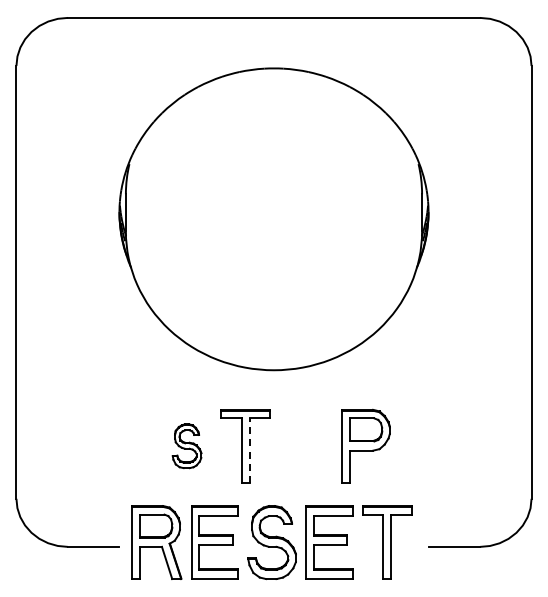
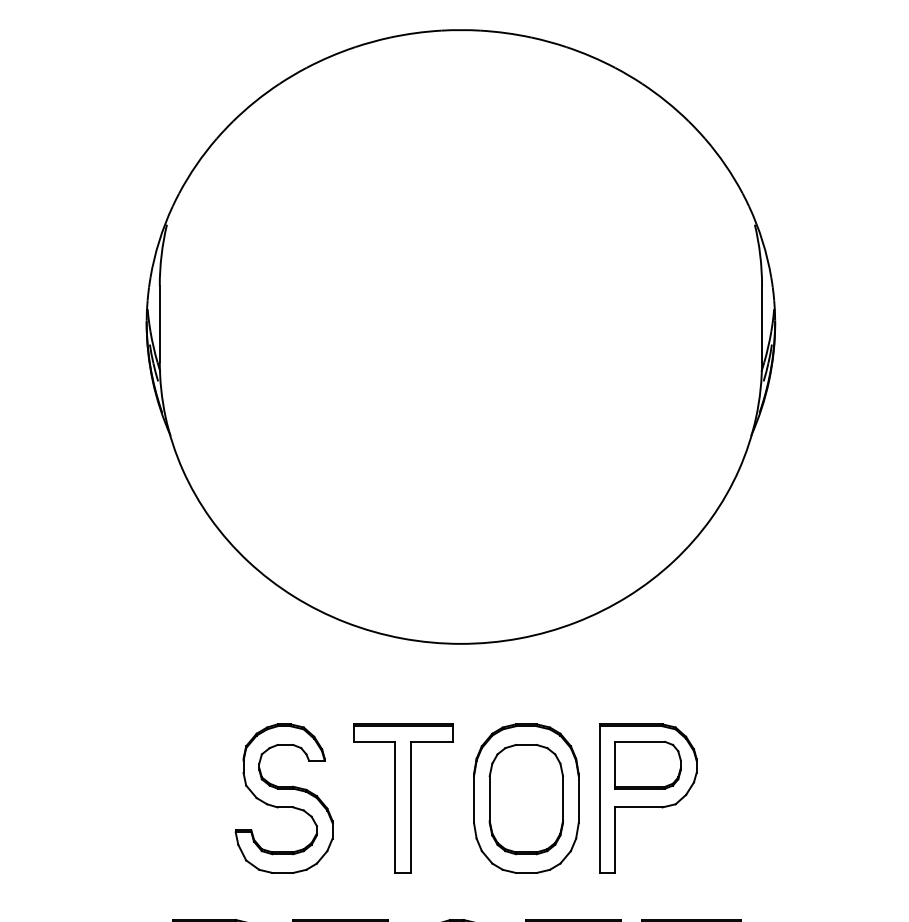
part: (186, 445) -> (283, 796), size x1.67
part: (305, 445) -> (524, 796), added
line: (249, 450) -> (411, 807), dashed -> solid

